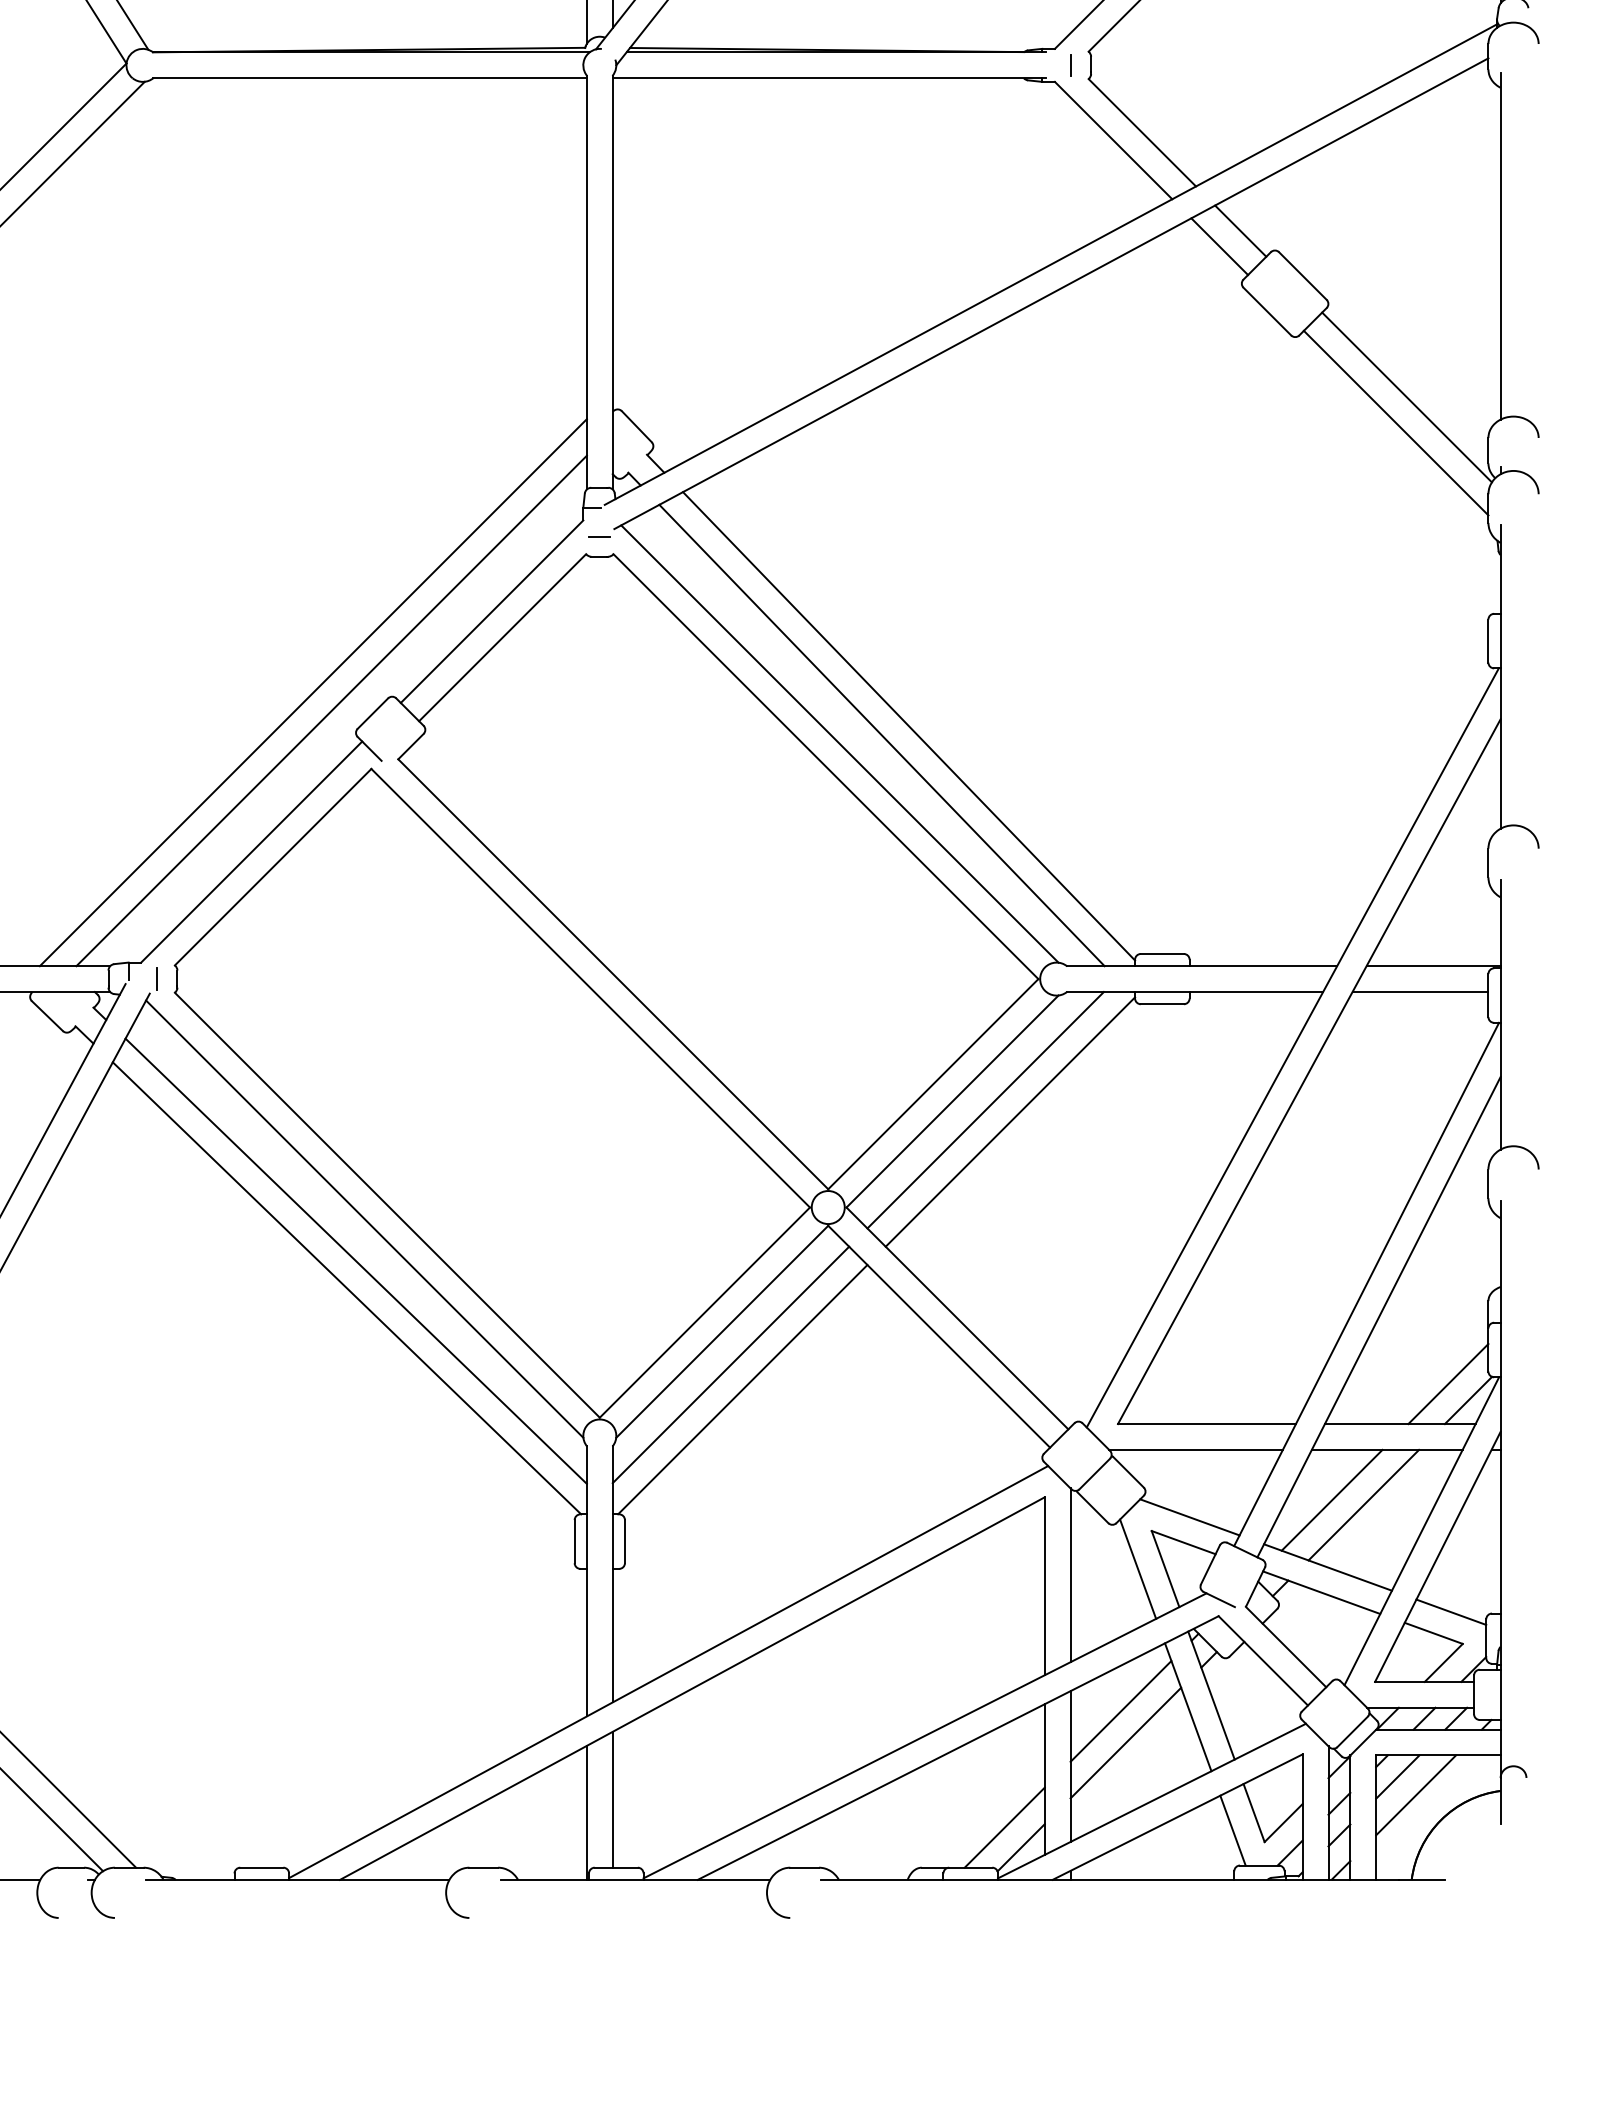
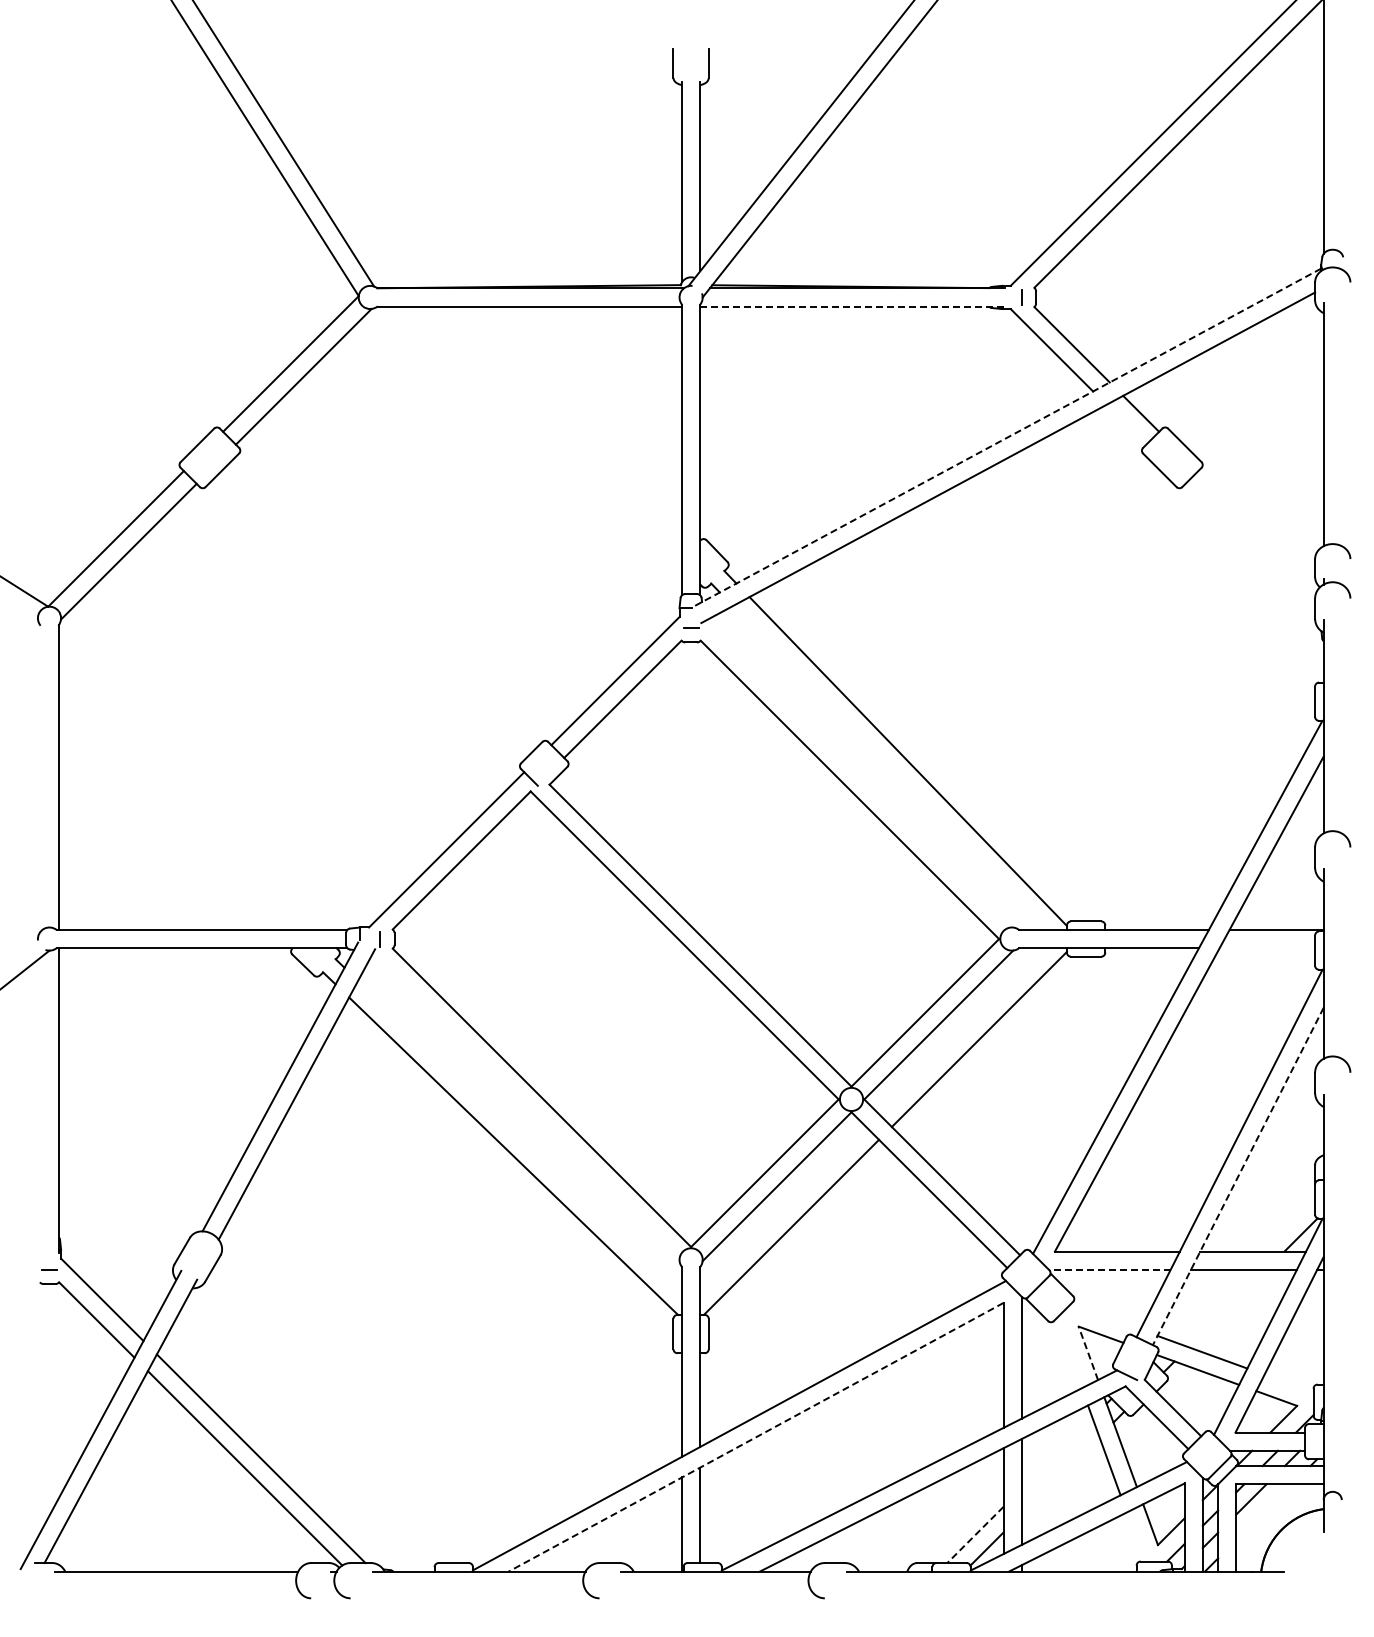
line: (829, 78) -> (852, 306), solid -> dashed
line: (1219, 246) -> (1126, 424), removed
line: (1050, 264) -> (1007, 437), solid -> dashed
line: (1406, 397) -> (1257, 530), removed
line: (1396, 422) -> (1250, 548), removed
line: (312, 692) -> (489, 737), removed
line: (331, 710) -> (502, 750), removed
line: (880, 736) -> (888, 768), removed
line: (839, 743) -> (859, 773), removed
line: (1420, 992) -> (1267, 948), removed
line: (986, 1110) -> (962, 1031), removed
line: (363, 1218) -> (525, 1107), removed
line: (356, 1260) -> (520, 1136), removed
line: (1379, 1317) -> (1238, 1176), solid -> dashed
line: (731, 1365) -> (783, 1210), removed
line: (1447, 1384) -> (1286, 1223), removed
line: (1195, 1449) -> (1109, 1269), solid -> dashed
line: (1330, 1499) -> (1204, 1304), removed
line: (1363, 1505) -> (1227, 1308), removed
line: (1189, 1516) -> (1105, 1316), removed
line: (1165, 1567) -> (1088, 1352), solid -> dashed
line: (1137, 1569) -> (1068, 1353), removed
line: (1450, 1612) -> (1288, 1383), removed
line: (692, 1688) -> (756, 1437), solid -> dashed
line: (1120, 1710) -> (1056, 1452), removed
line: (1125, 1743) -> (1060, 1475), removed
line: (1416, 1795) -> (1264, 1512), removed
line: (1004, 1827) -> (975, 1534), solid -> dashed
line: (1232, 1829) -> (1135, 1536), removed

